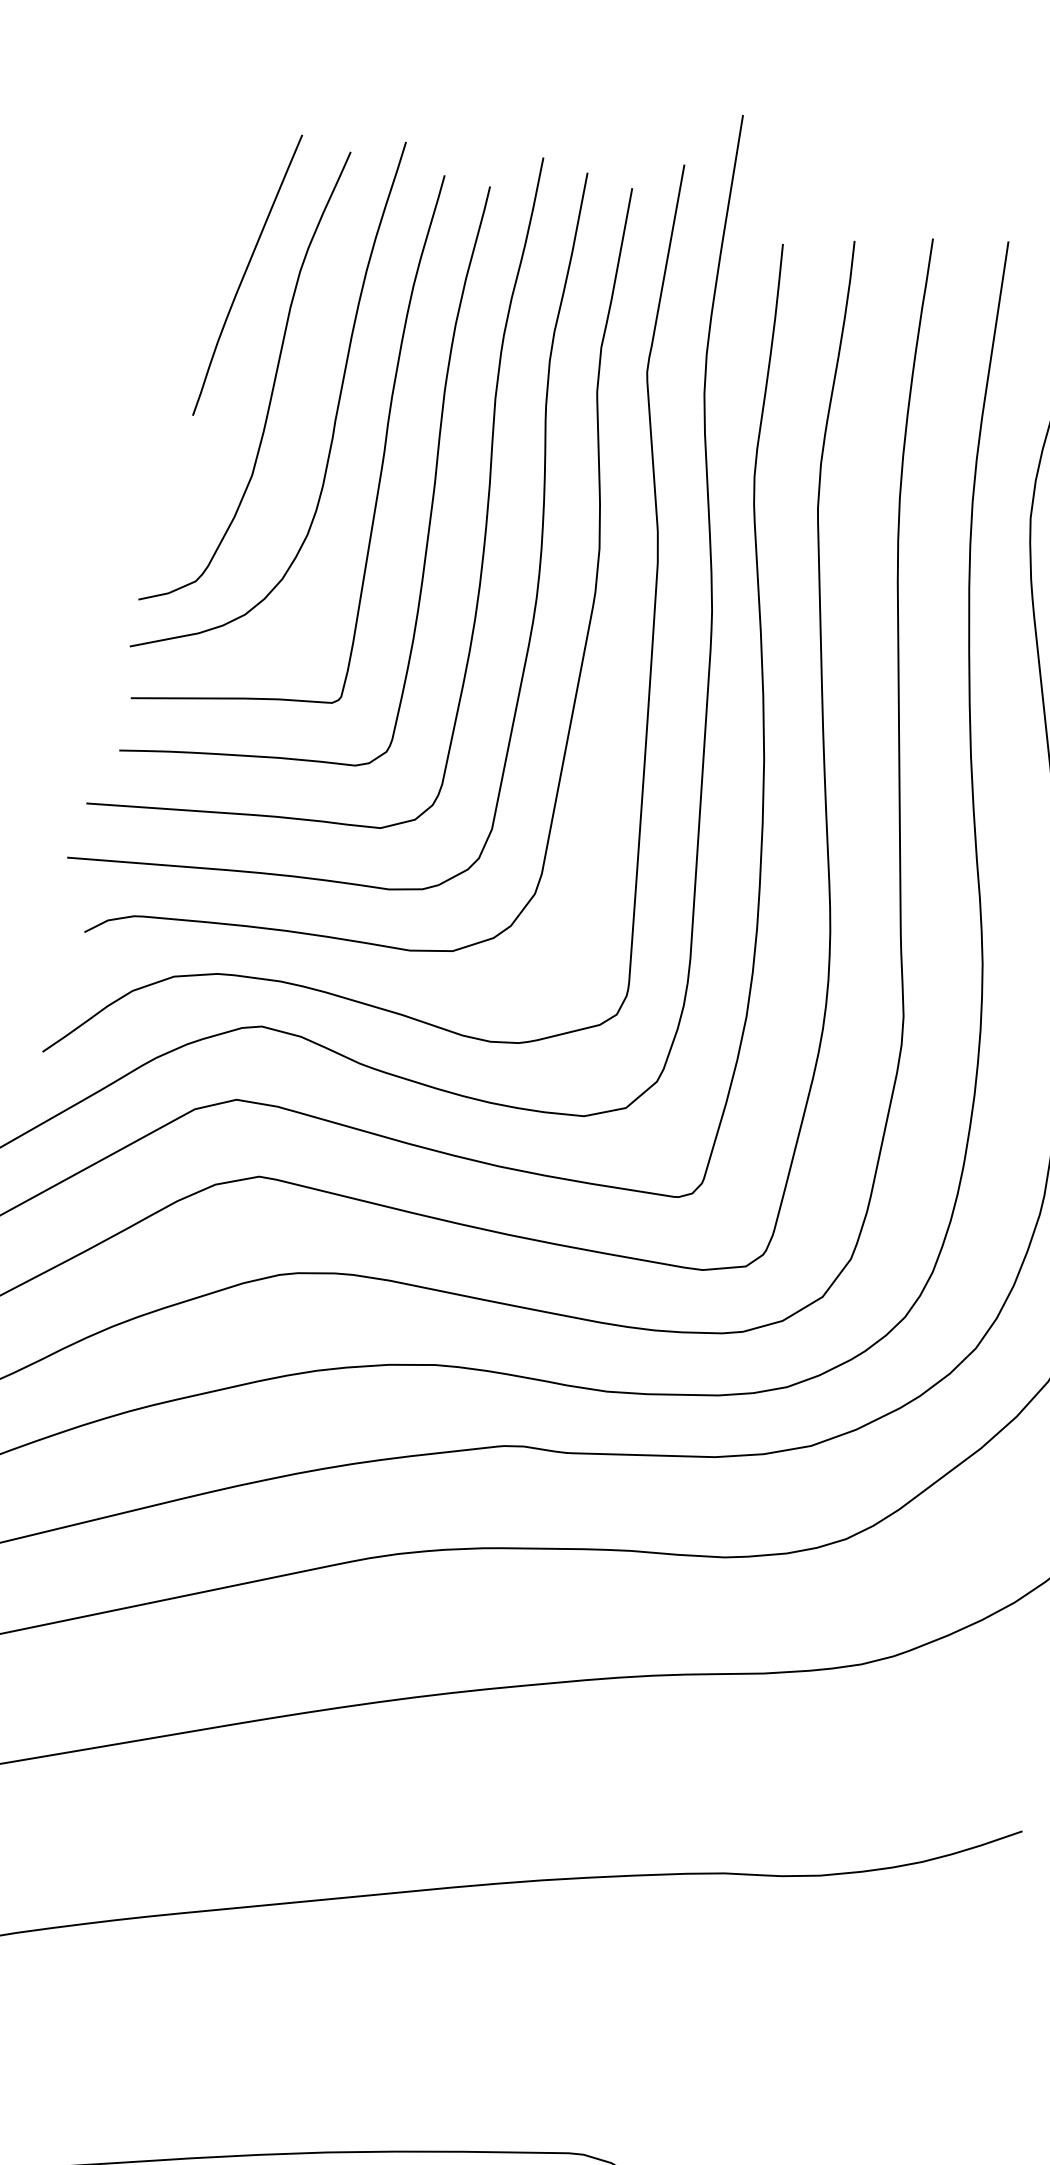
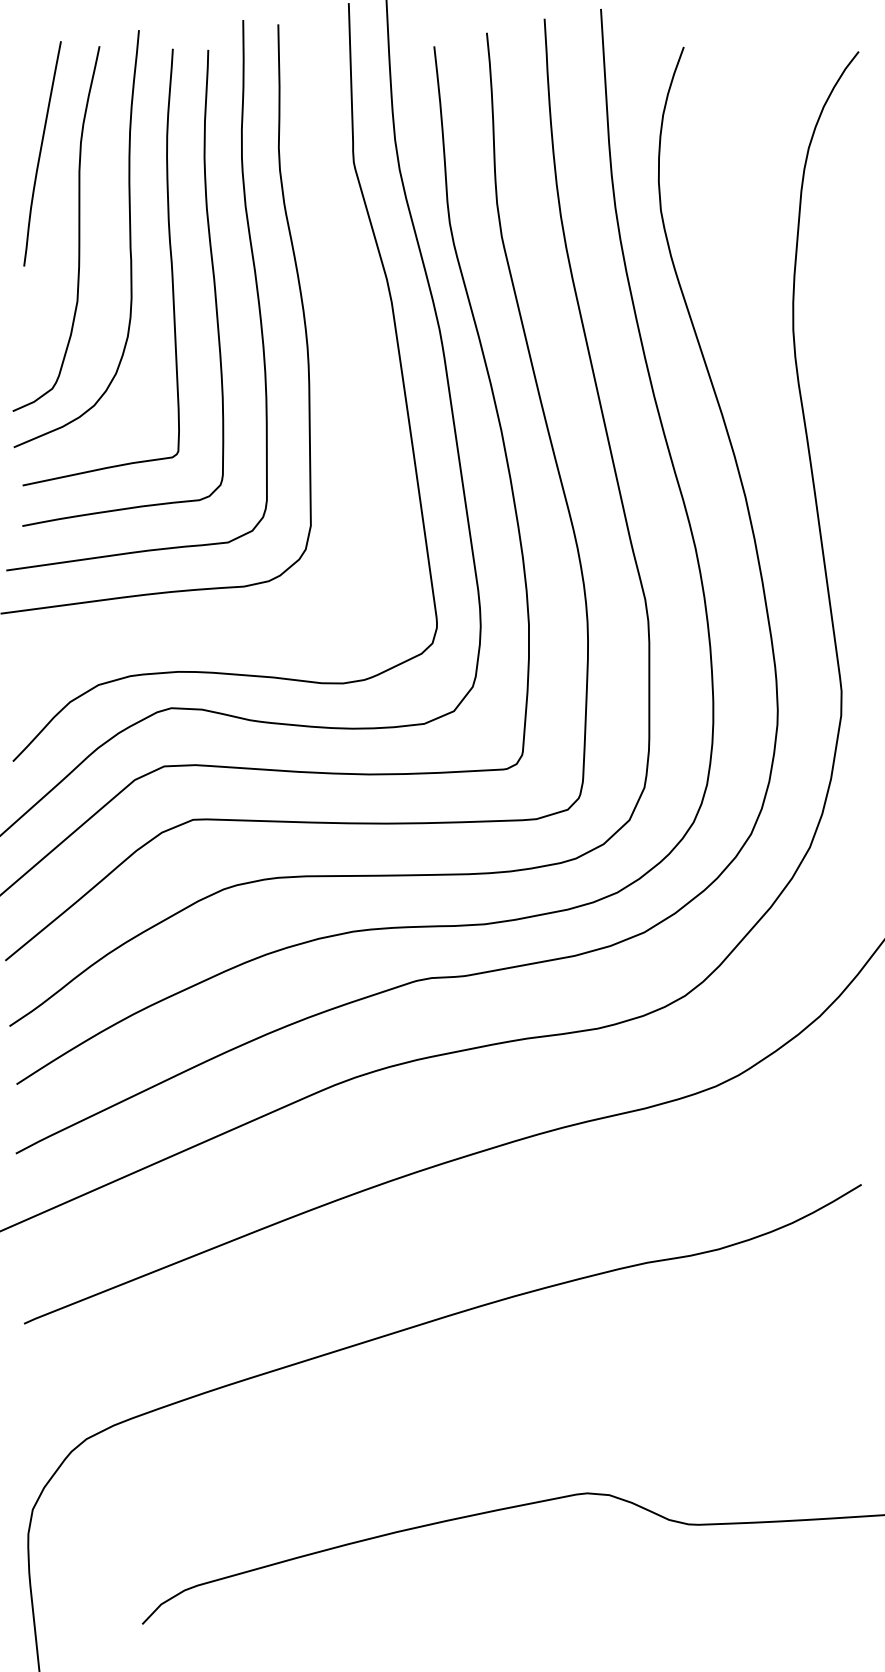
curve: (594, 587) -> (348, 330), removed

